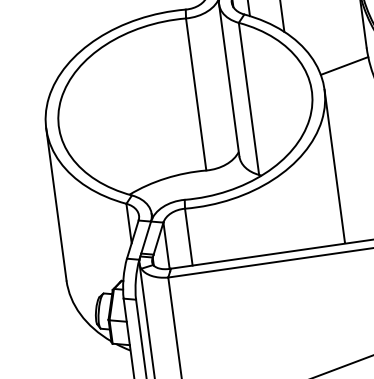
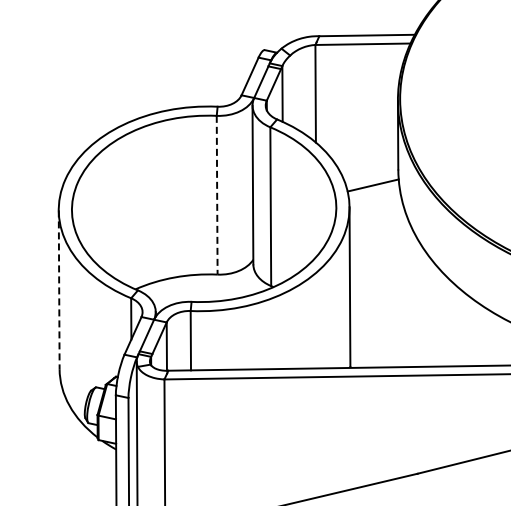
line: (196, 94) -> (217, 195), solid -> dashed
line: (56, 205) -> (59, 290), solid -> dashed

